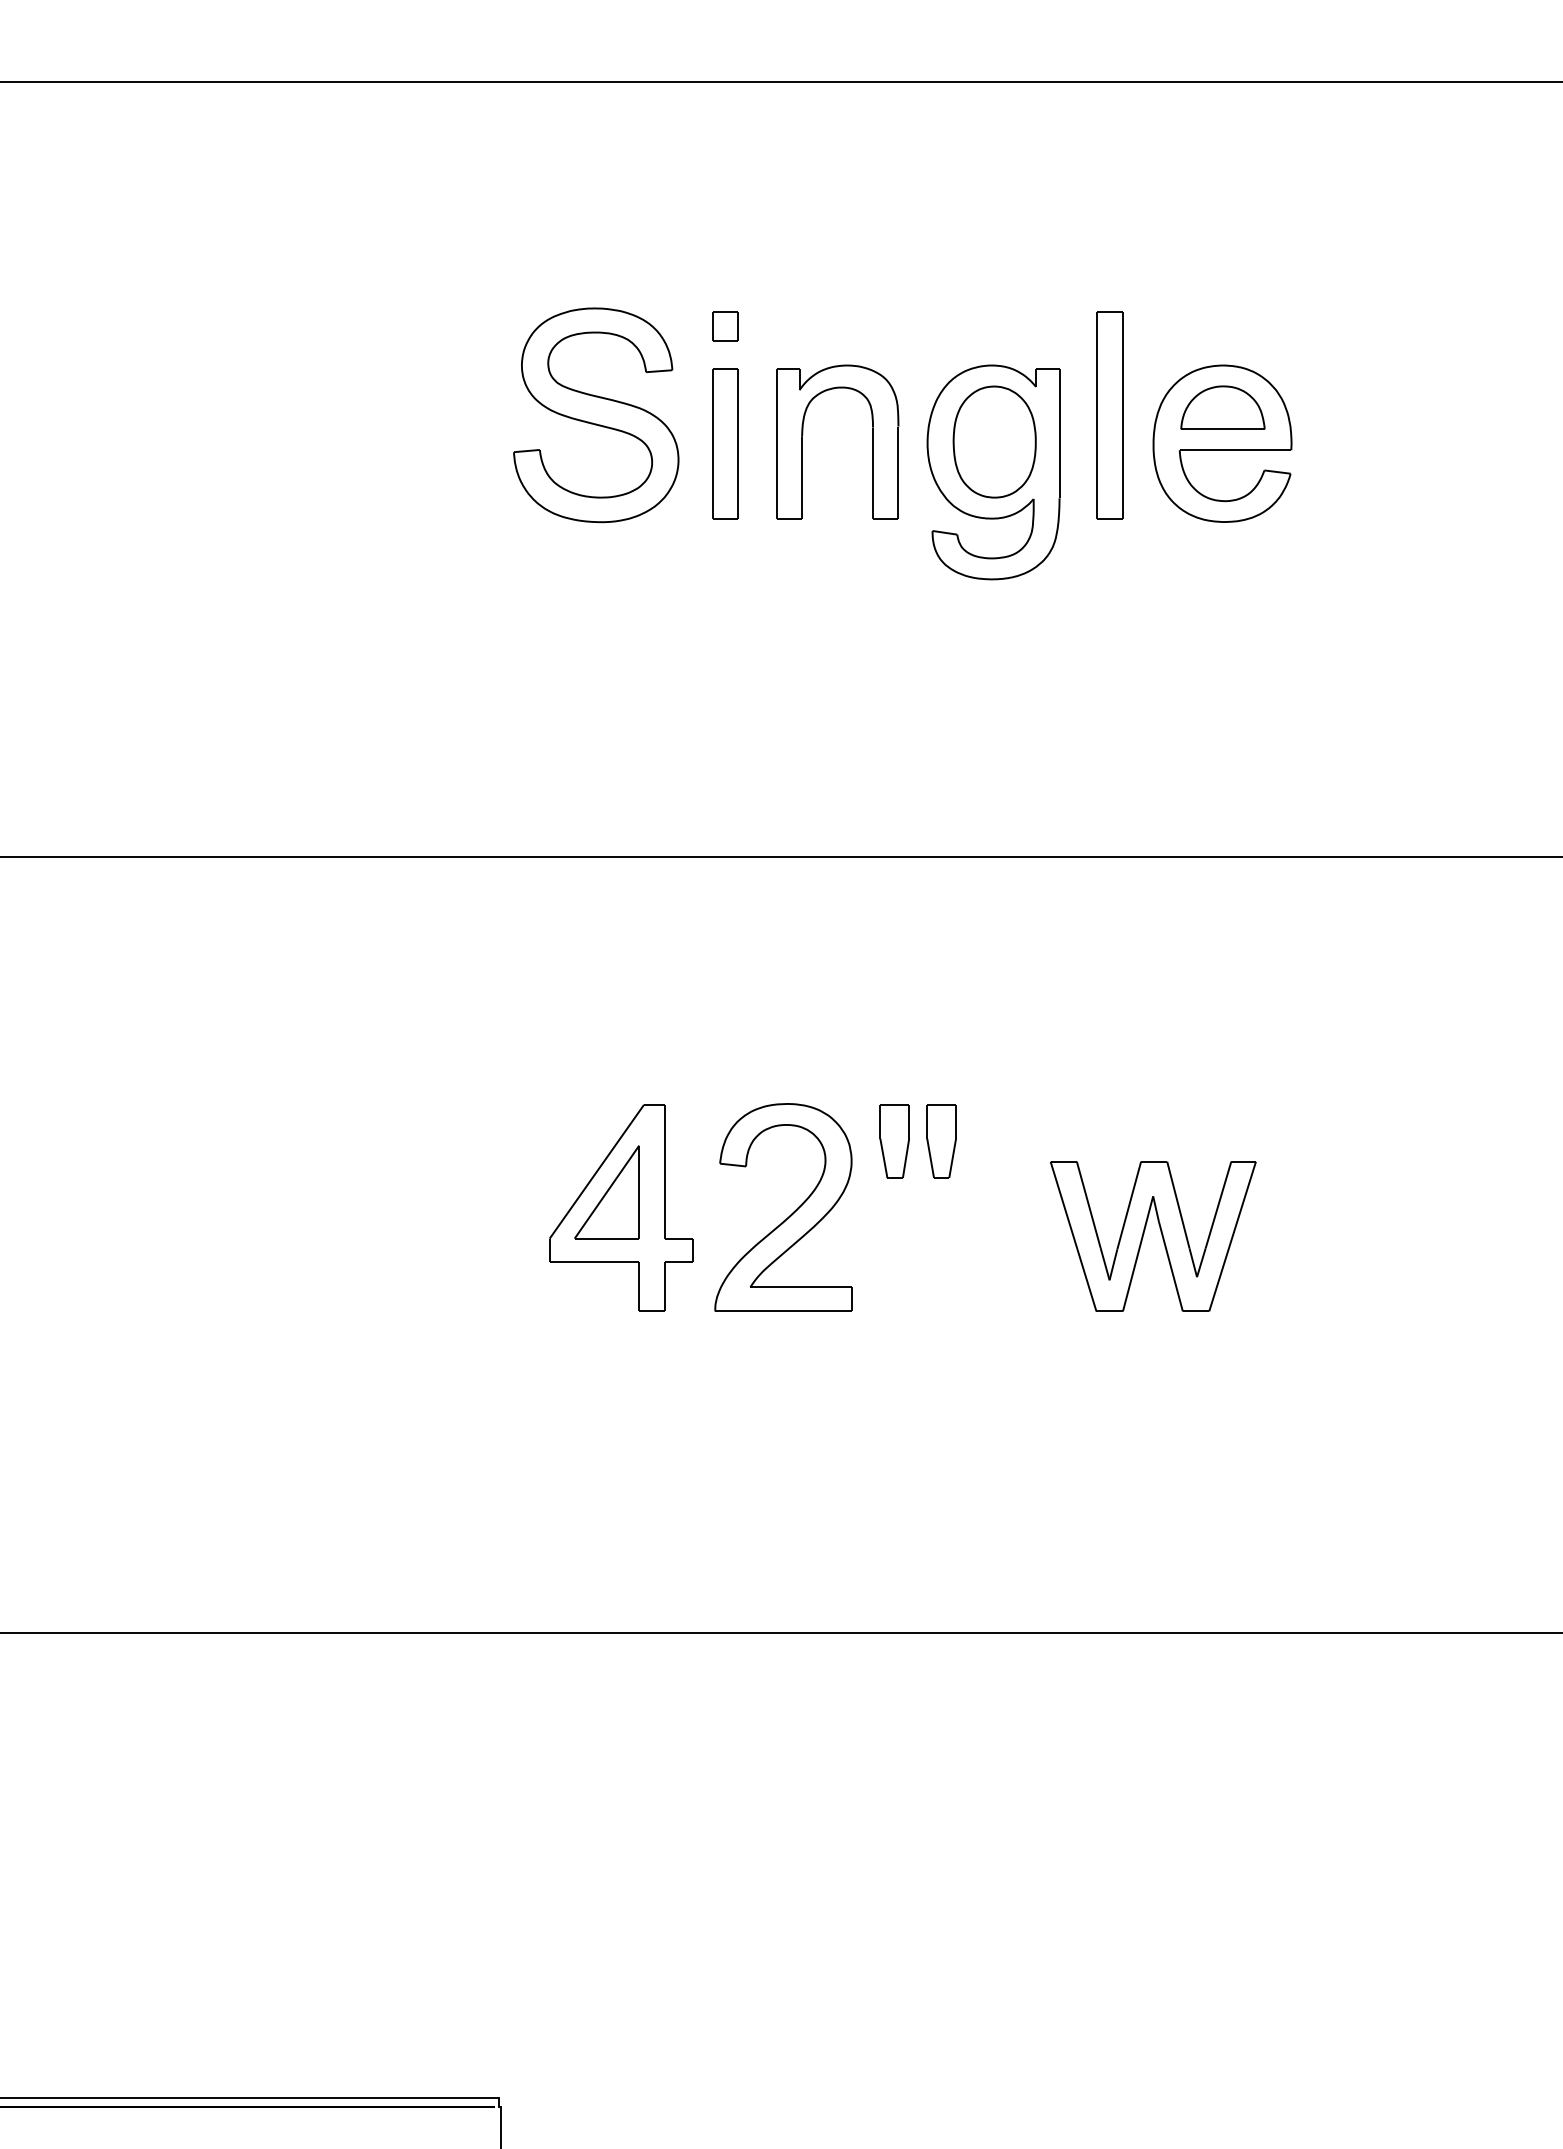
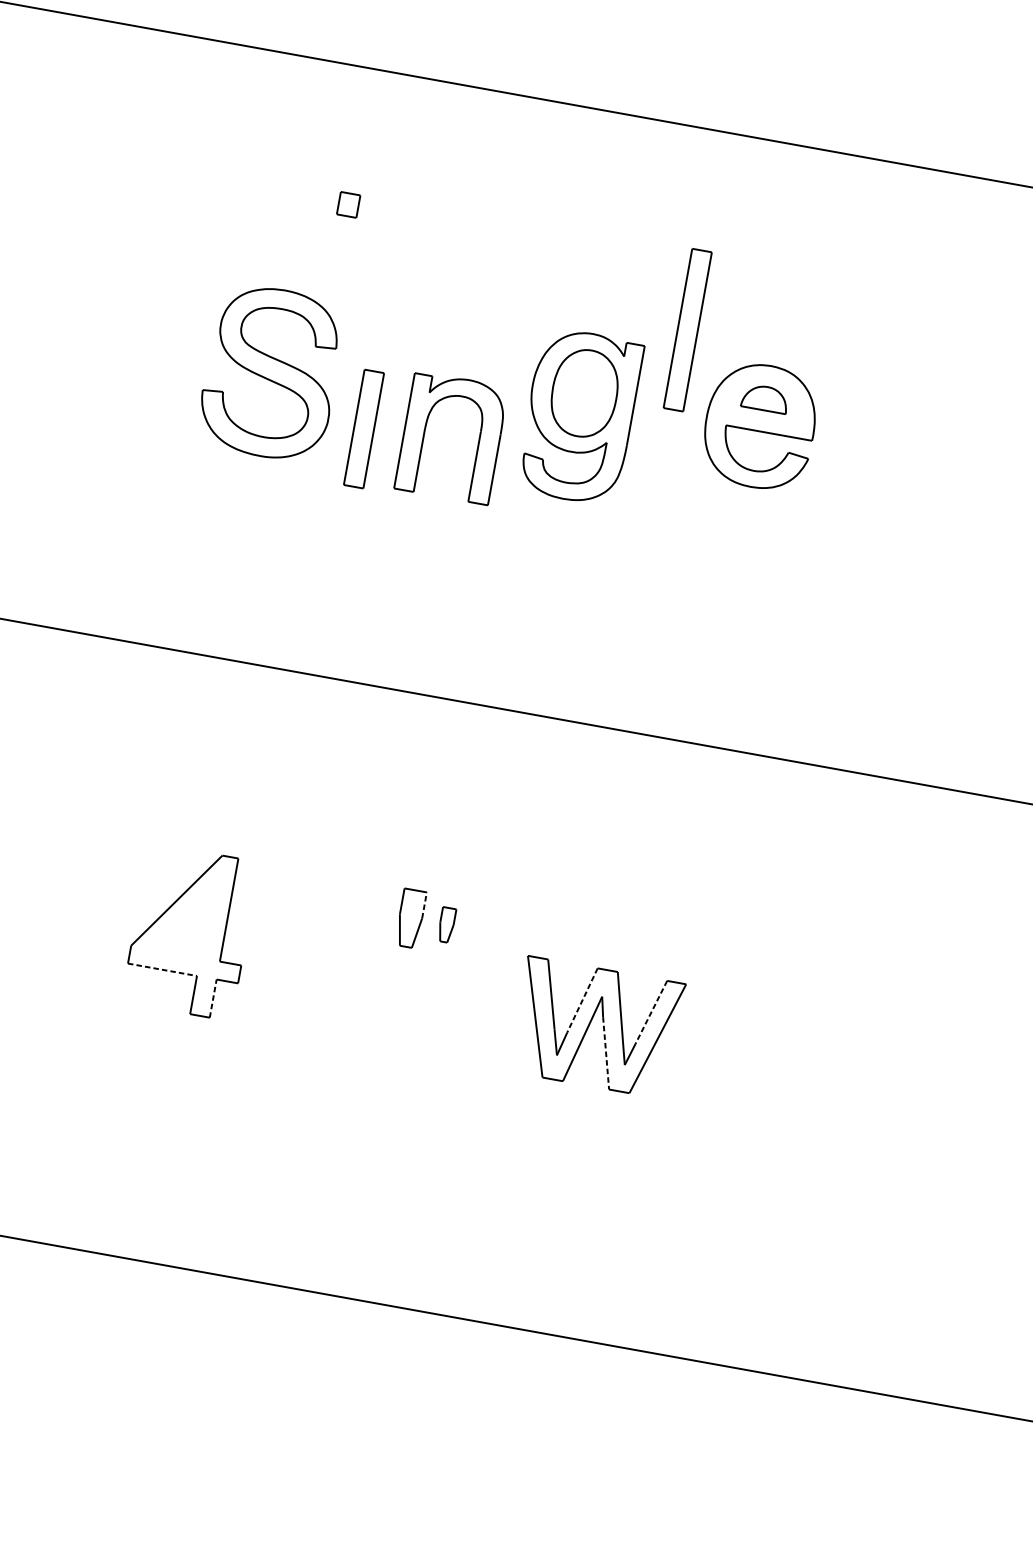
part: (725, 326) -> (348, 204), moved
part: (1222, 407) -> (765, 398), size x0.7
part: (596, 415) -> (271, 373), moved
part: (1109, 415) -> (687, 330), moved
part: (803, 434) -> (426, 427), moved
part: (725, 443) -> (364, 428), moved
line: (909, 1121) -> (424, 905), solid -> dashed
part: (941, 1141) -> (446, 925), size x0.6
part: (606, 1192) -> (181, 917), removed
line: (1218, 1205) -> (651, 1012), solid -> dashed
line: (1129, 1206) -> (582, 1001), solid -> dashed
part: (790, 1214) -> (320, 960), removed
line: (594, 1261) -> (162, 969), solid -> dashed
line: (1171, 1267) -> (606, 1054), solid -> dashed
line: (664, 1286) -> (213, 998), solid -> dashed

